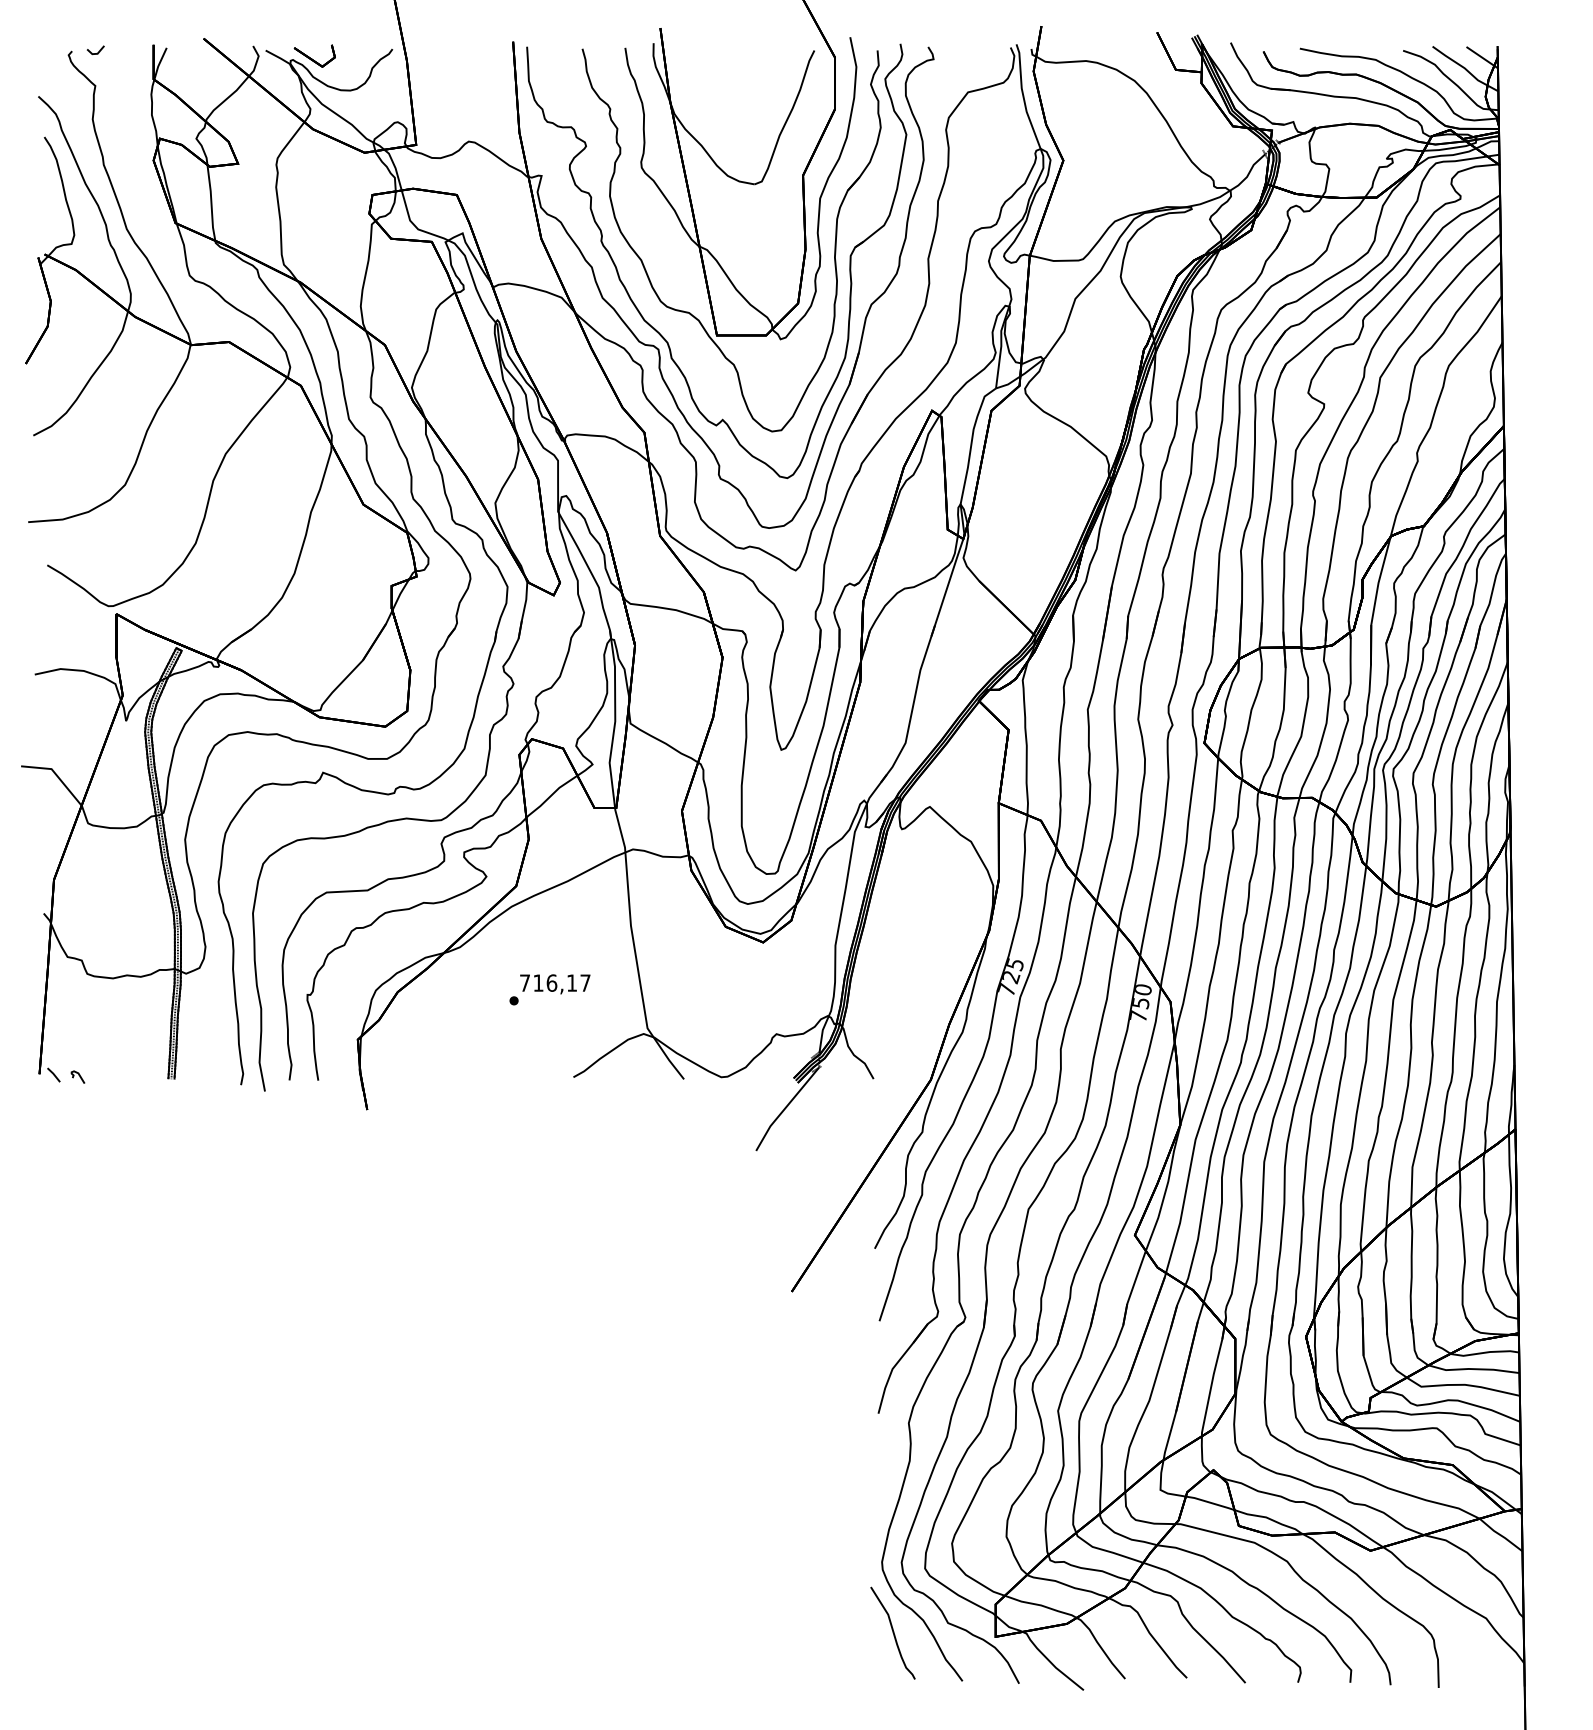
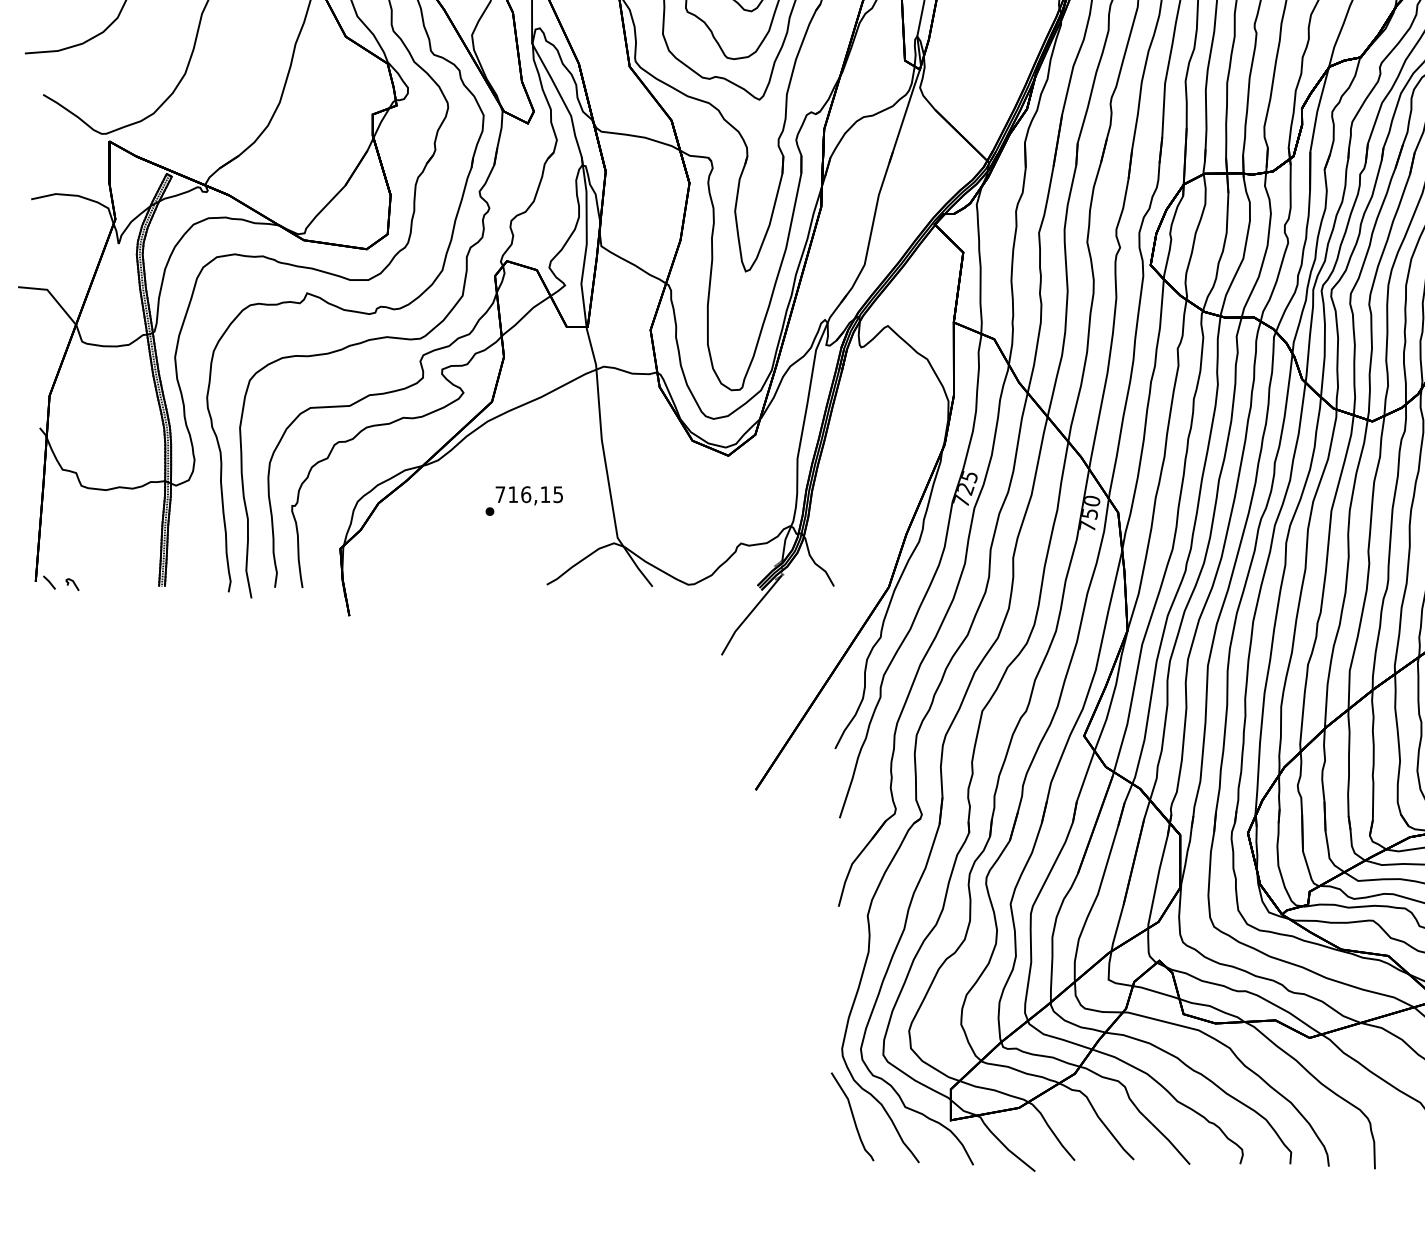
text: (585, 982) -> (558, 494), 716,17 -> 716,15

